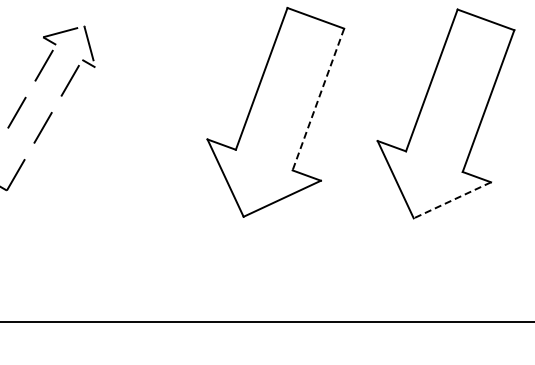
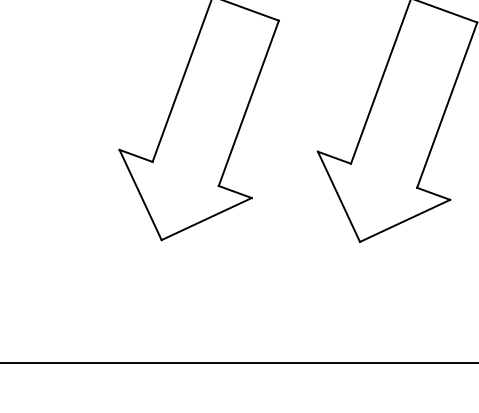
line: (318, 100) -> (248, 104), dashed -> solid
line: (452, 200) -> (405, 221), dashed -> solid

